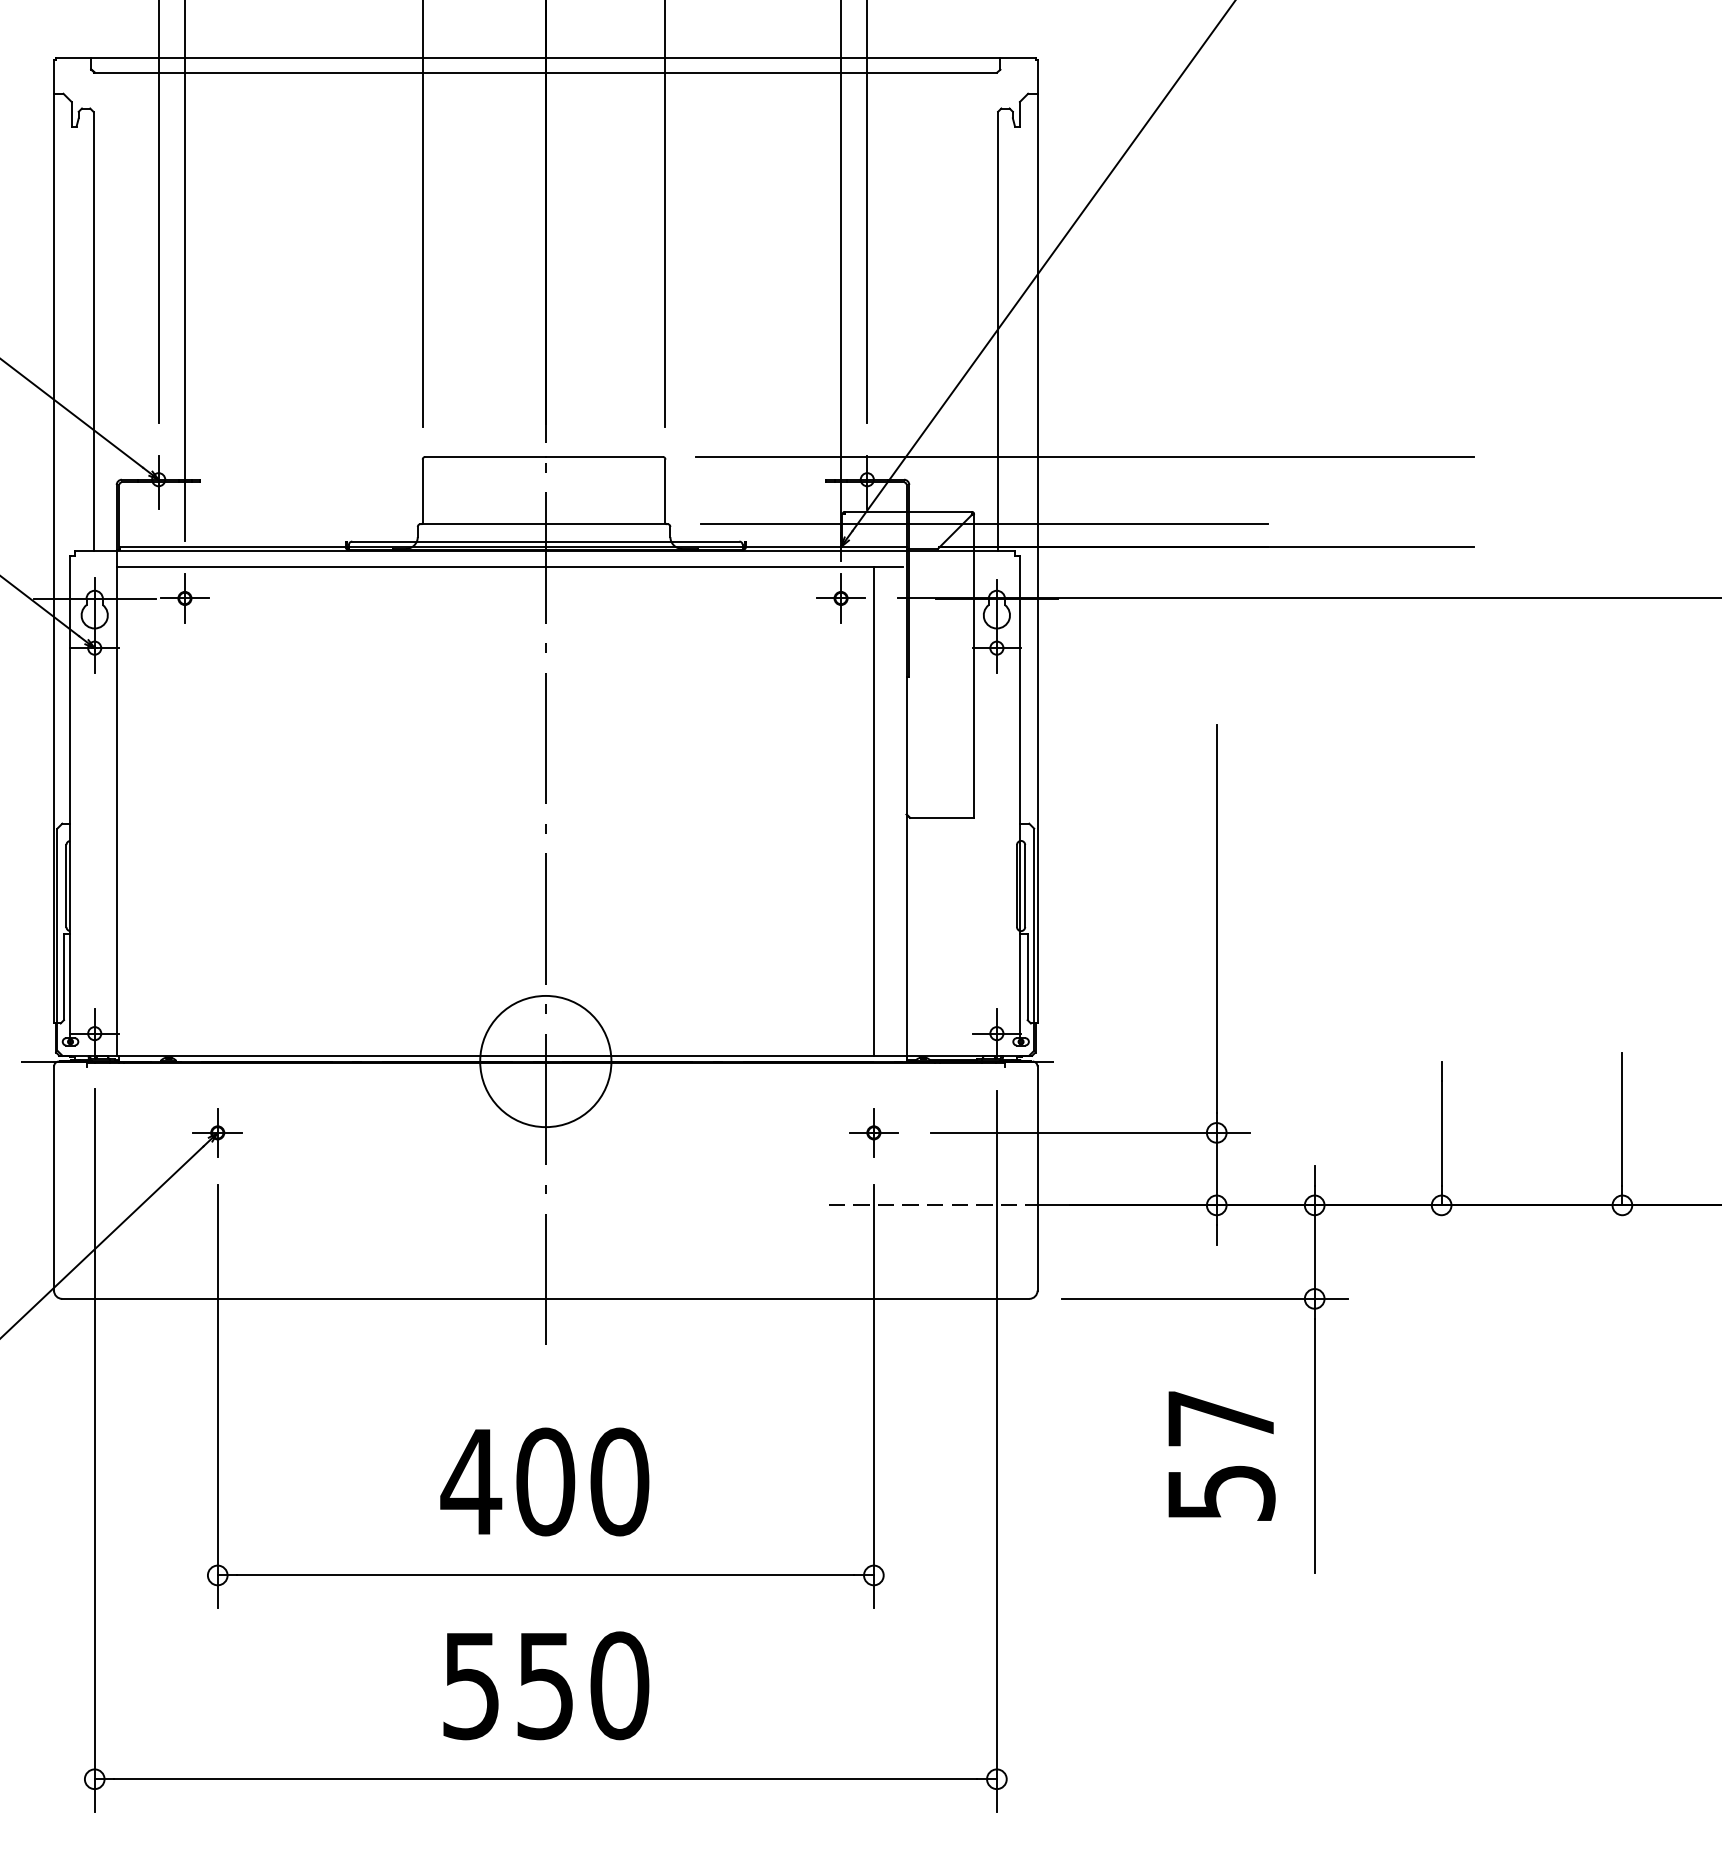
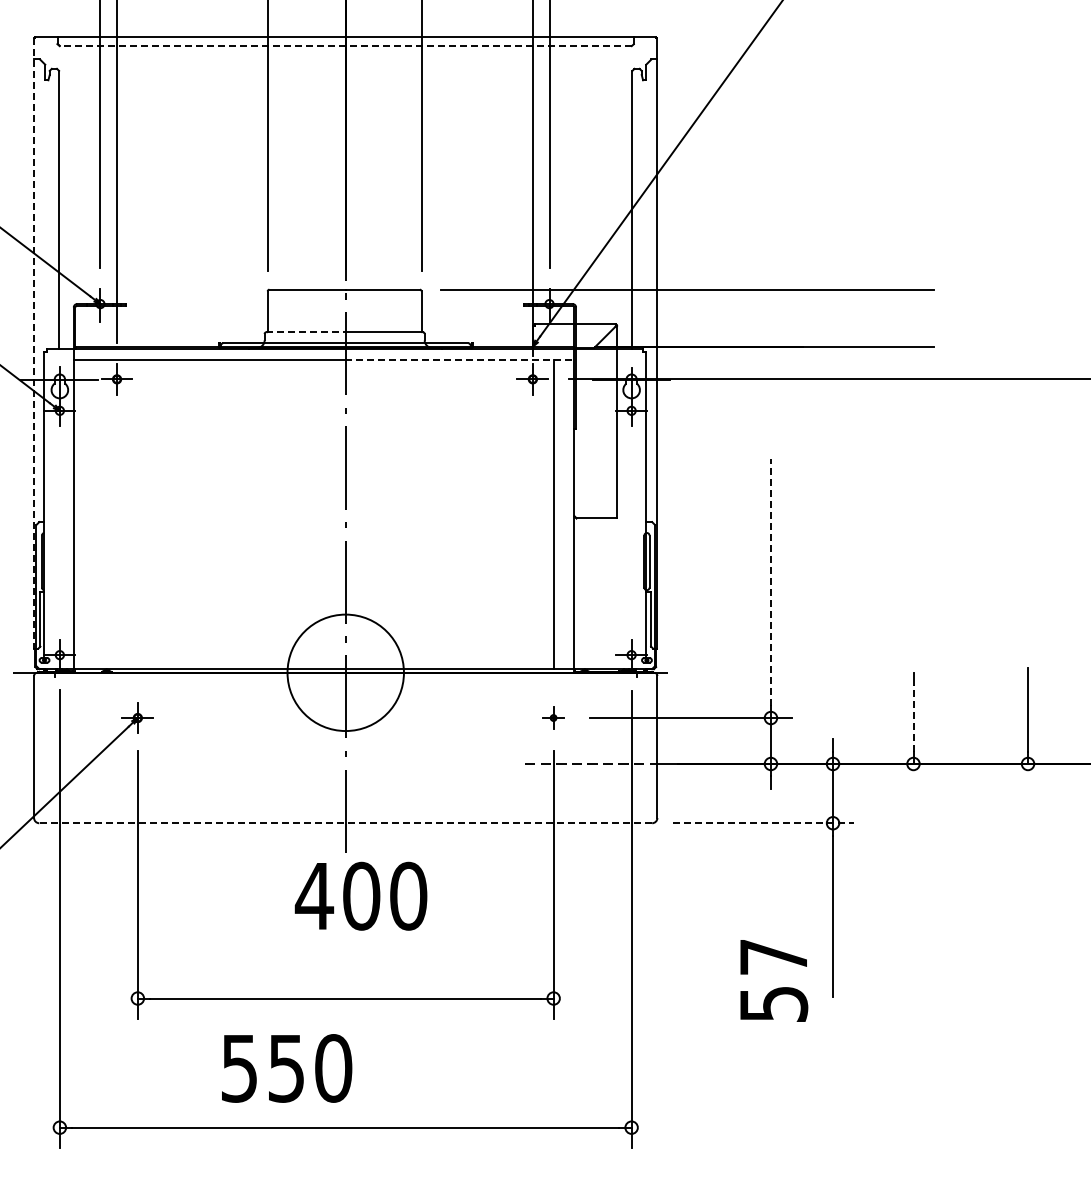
line: (545, 73) -> (345, 46), solid -> dashed
line: (483, 524) -> (306, 332), solid -> dashed
line: (984, 524) -> (623, 332), removed
line: (54, 541) -> (34, 343), solid -> dashed
line: (723, 567) -> (458, 359), solid -> dashed
line: (1216, 917) -> (770, 581), solid -> dashed
circle: (545, 1061) -> (345, 672), size x1.4
part: (873, 1132) -> (553, 717), size x0.7
line: (1441, 1132) -> (913, 717), solid -> dashed
line: (545, 1299) -> (345, 823), solid -> dashed
line: (1204, 1299) -> (763, 823), solid -> dashed
text: (1222, 1455) -> (774, 980), moved
text: (543, 1480) -> (360, 895), moved
text: (546, 1685) -> (287, 1068), moved

